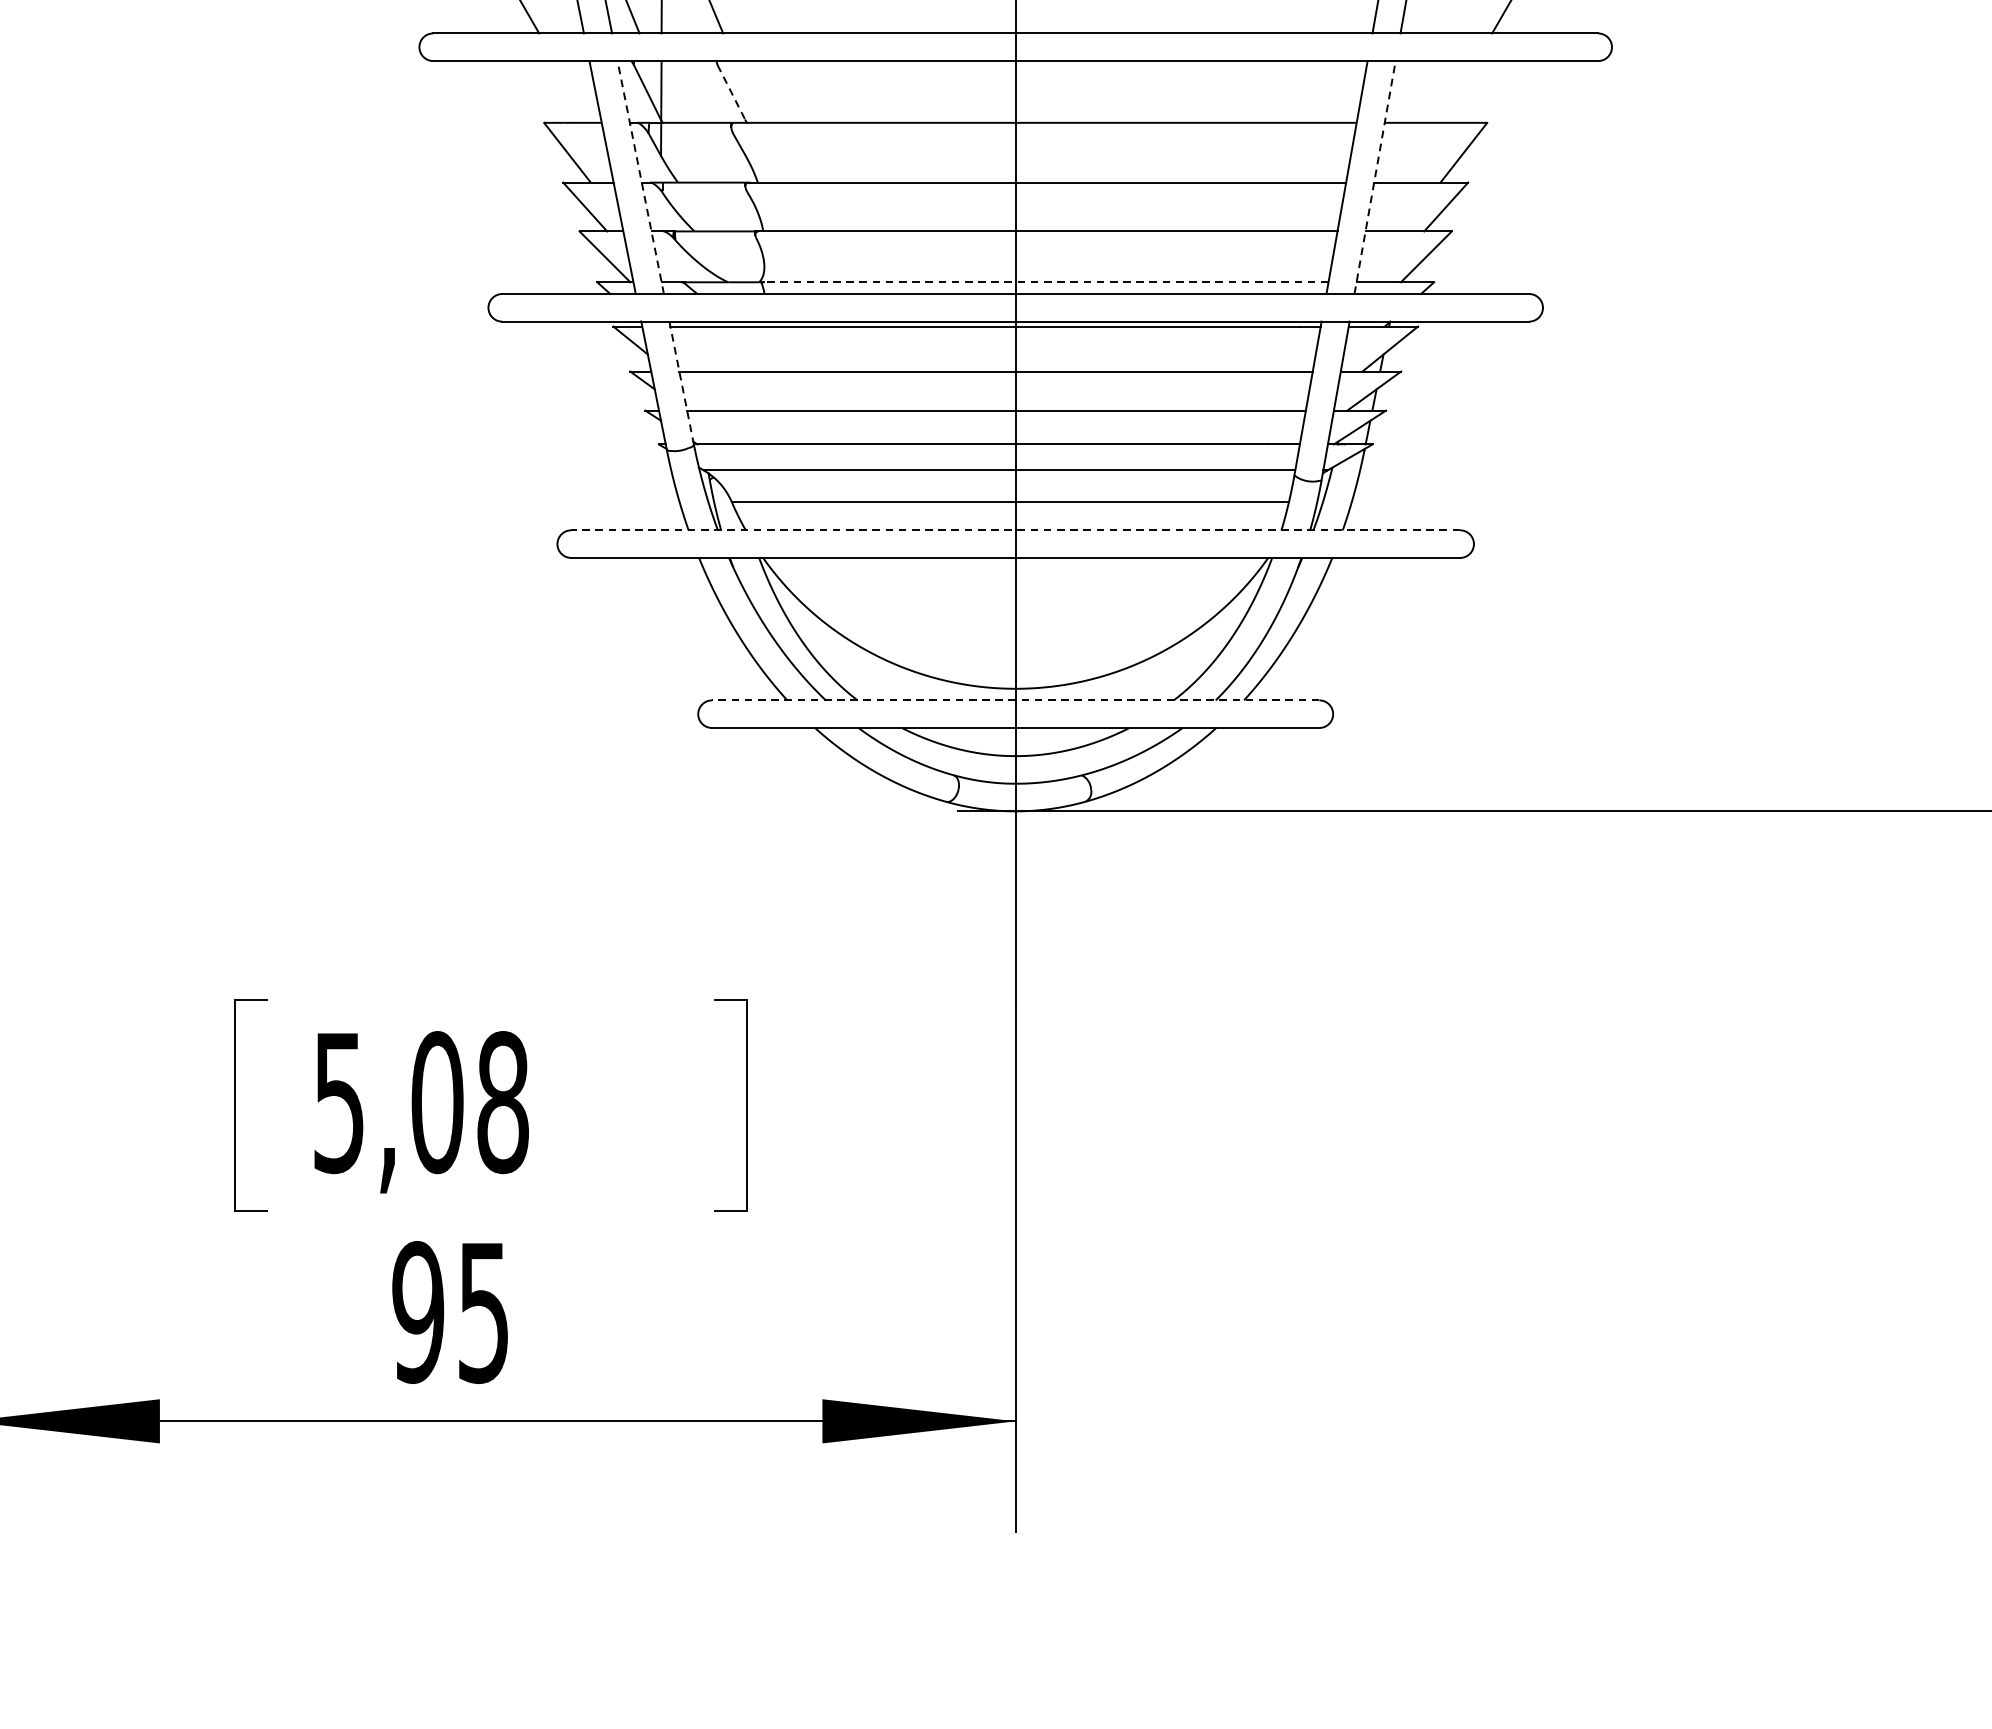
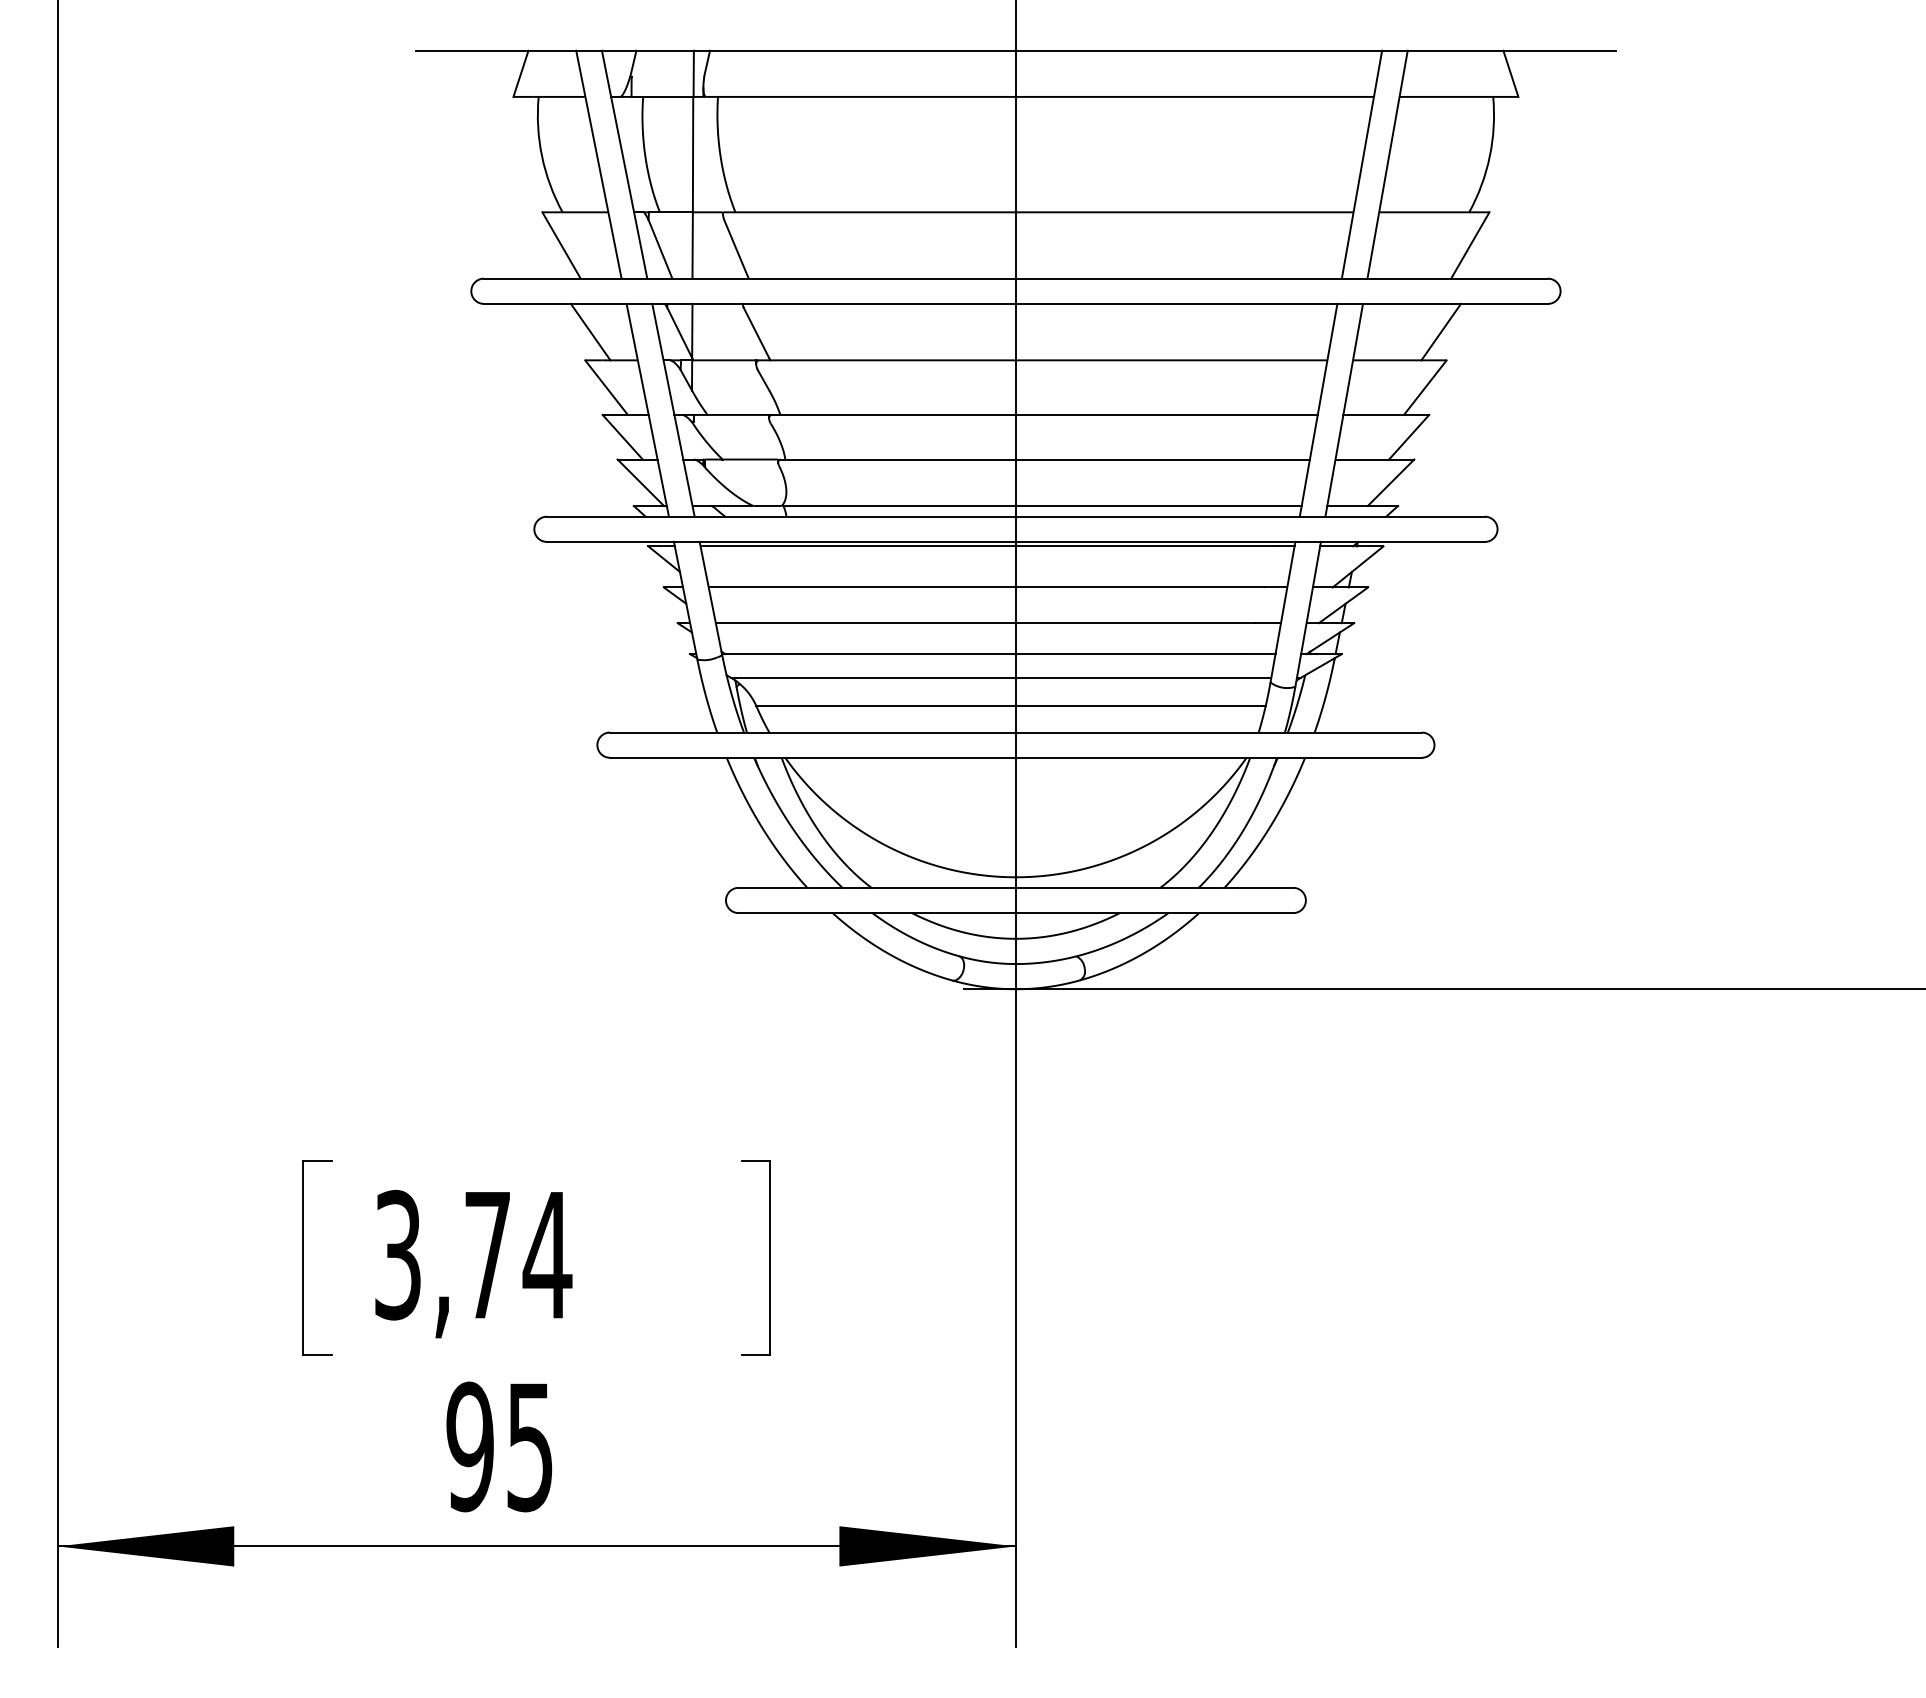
line: (549, 91) -> (590, 331), added
line: (1480, 91) -> (1440, 331), added
line: (731, 93) -> (756, 333), dashed -> solid
line: (640, 176) -> (673, 409), dashed -> solid
line: (1375, 176) -> (1344, 409), dashed -> solid
line: (1045, 281) -> (1043, 505), dashed -> solid
line: (681, 382) -> (710, 597), dashed -> solid
line: (1015, 530) -> (1015, 732), dashed -> solid
line: (1015, 699) -> (1015, 887), dashed -> solid
text: (421, 1101) -> (473, 1254), 5,08 -> 3,74

